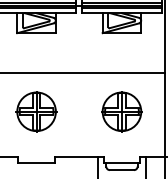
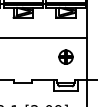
part: (34, 110) -> (22, 56), removed
part: (120, 110) -> (65, 56), size x0.7

